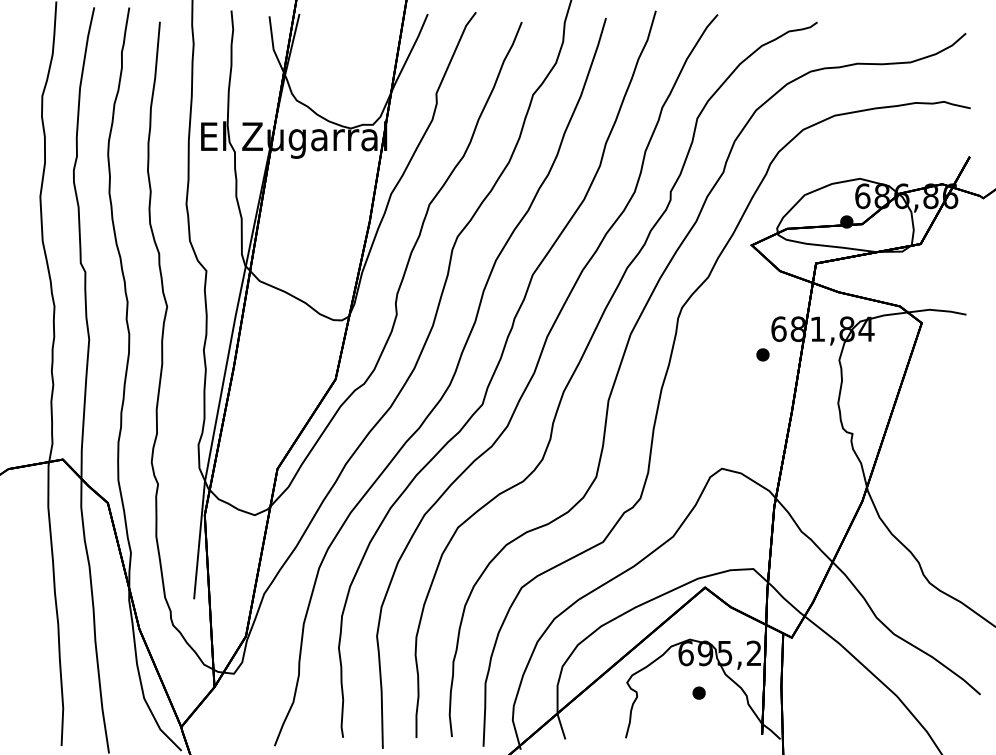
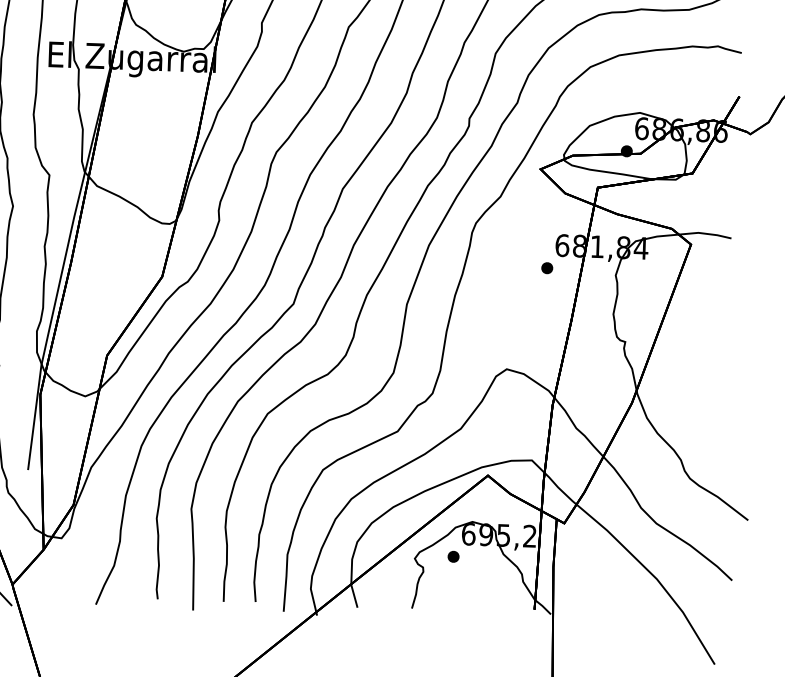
part: (698, 692) -> (453, 556), moved

